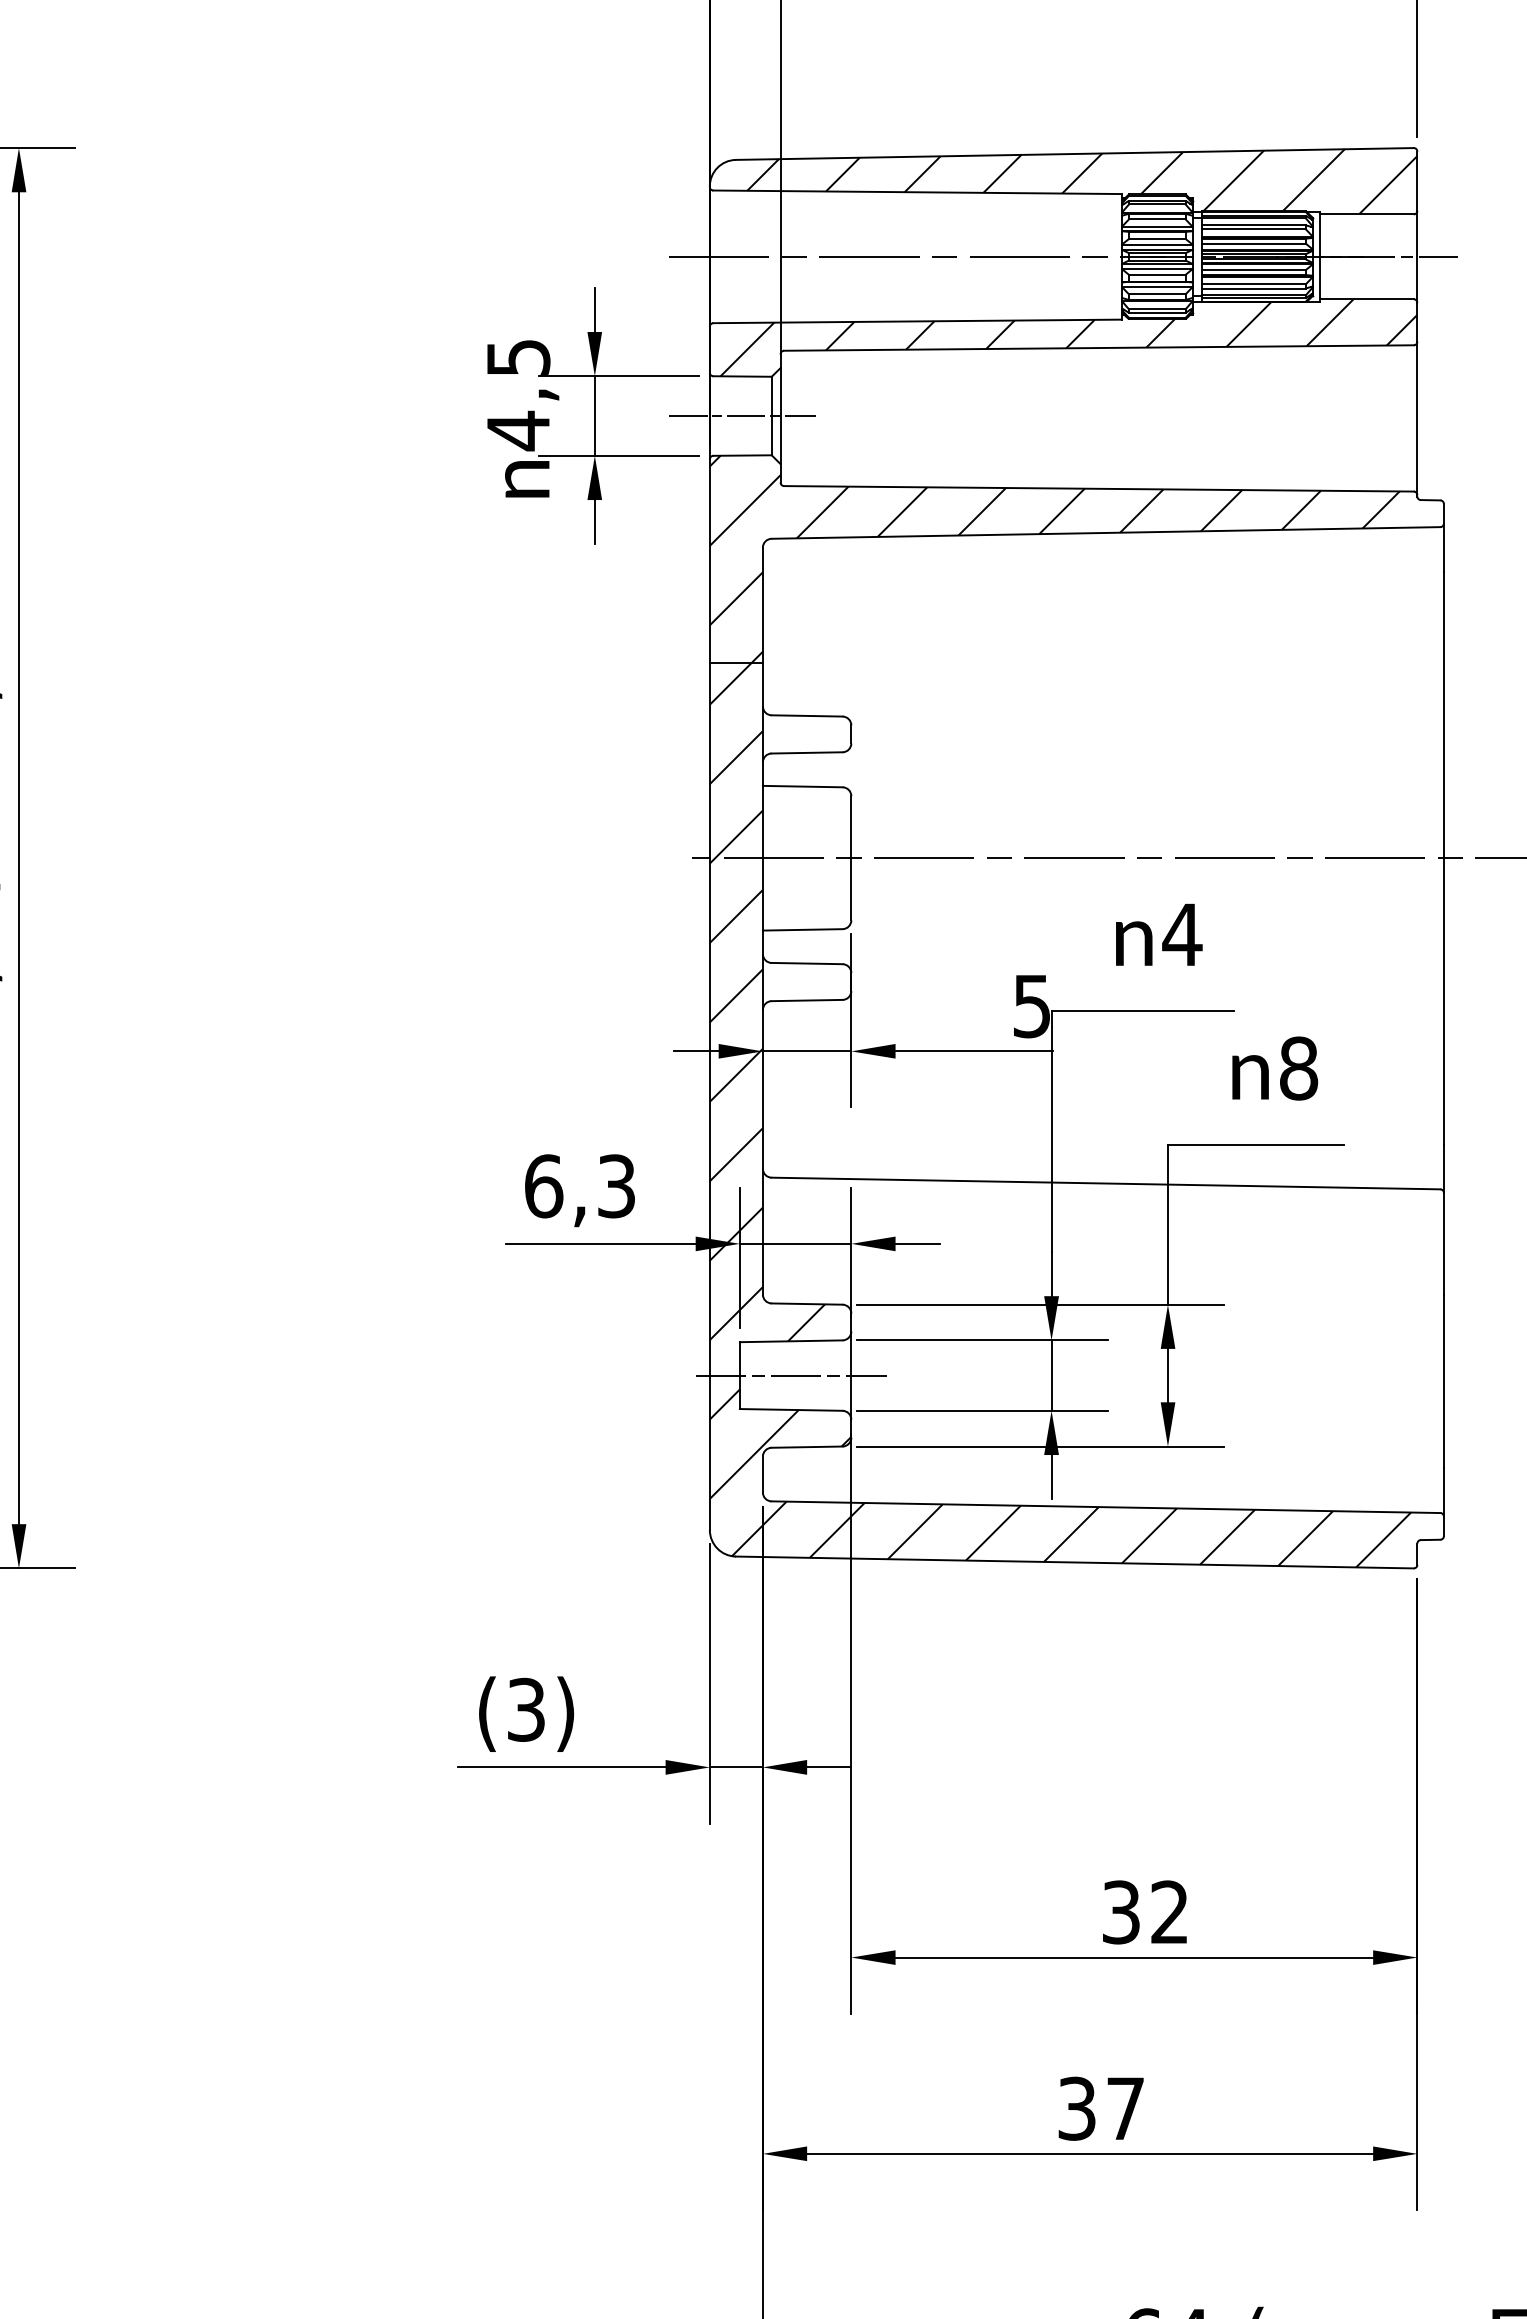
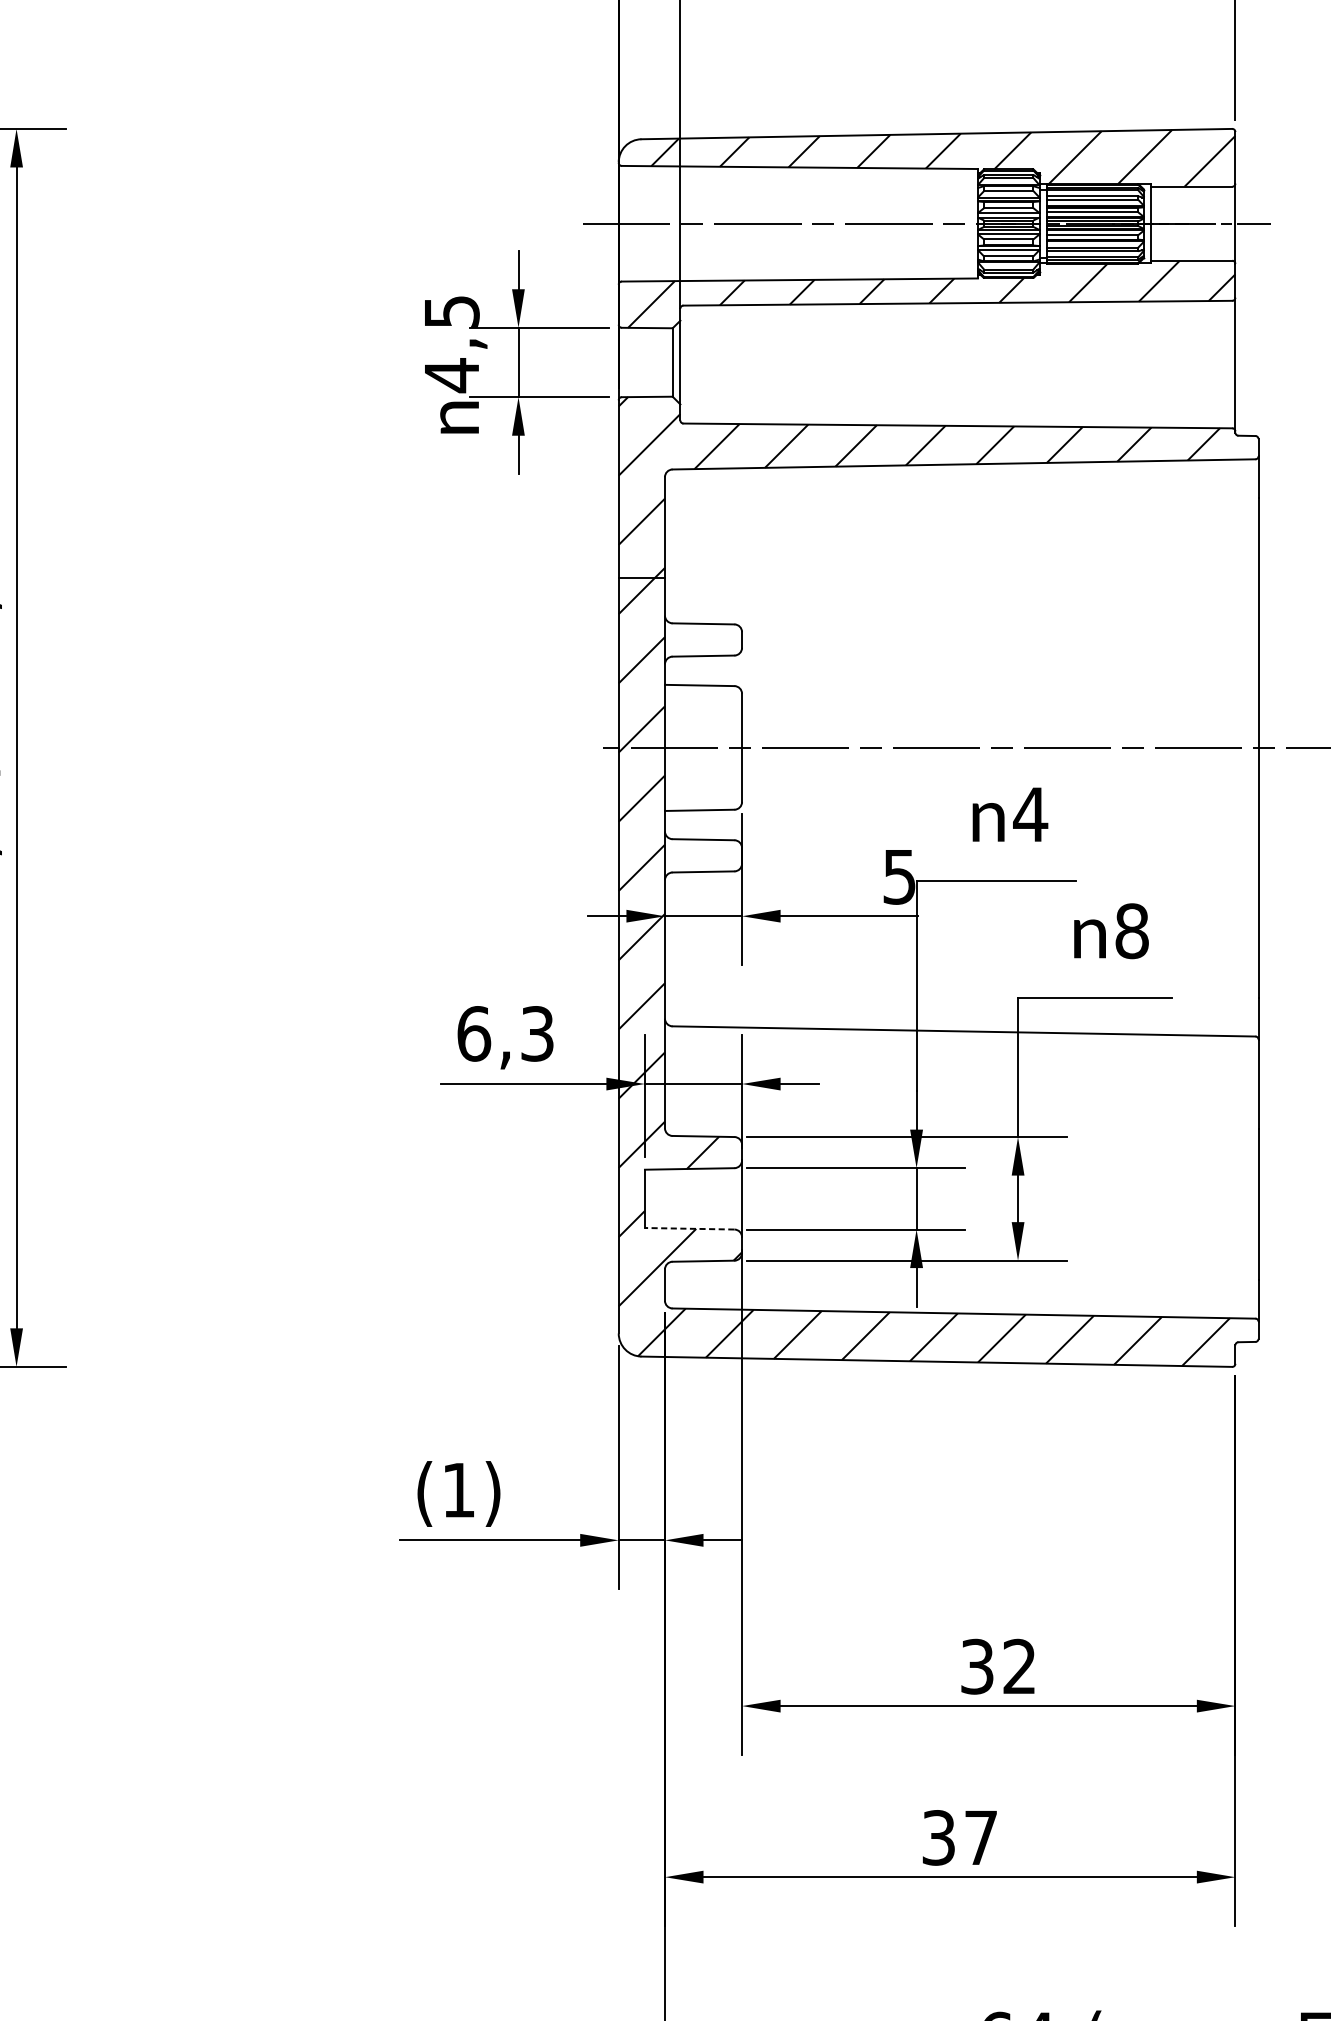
line: (741, 416) -> (646, 362), removed
line: (790, 1375) -> (689, 1198), removed
line: (790, 1409) -> (689, 1228), solid -> dashed
text: (526, 1709) -> (458, 1489), (3) -> (1)

